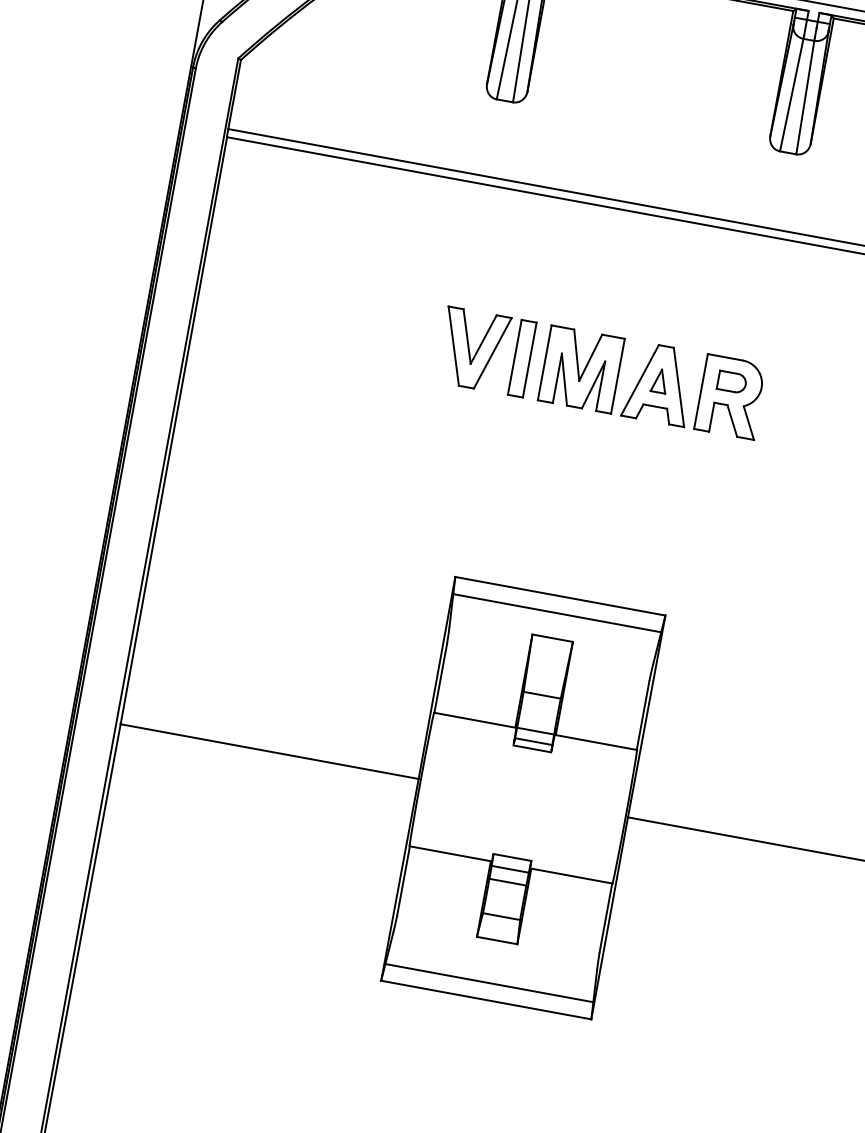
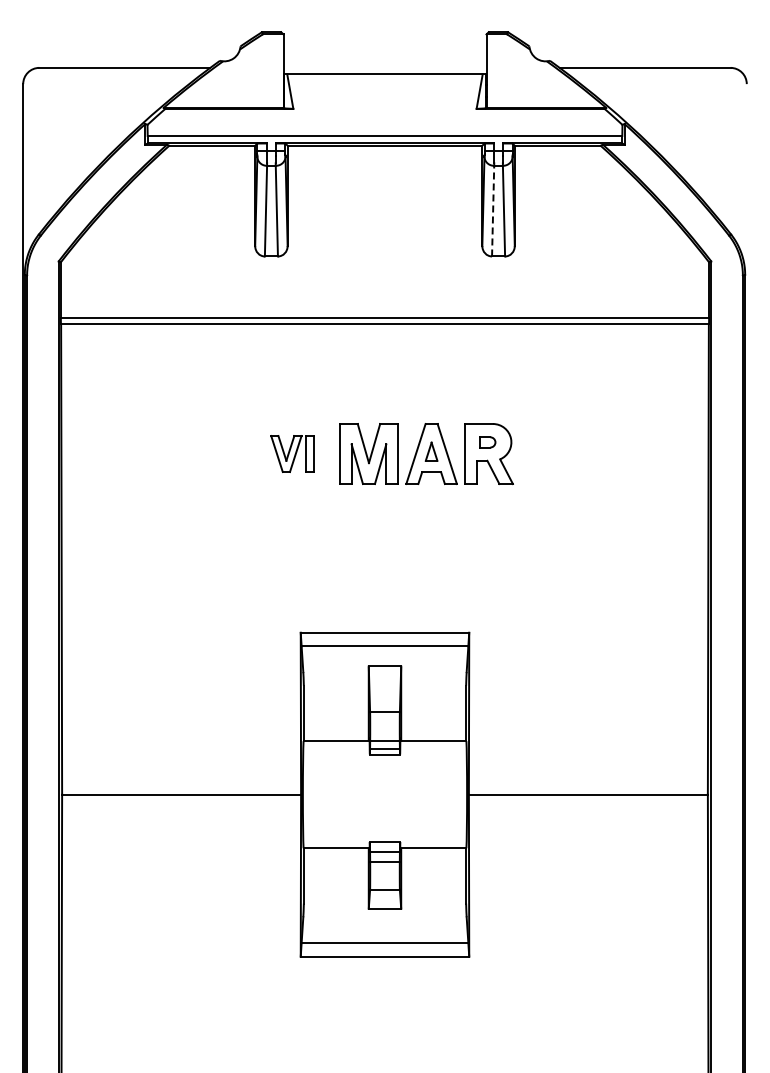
line: (792, 94) -> (493, 210), solid -> dashed
part: (486, 351) -> (292, 453), size x0.6
part: (731, 382) -> (487, 442), size x0.7

